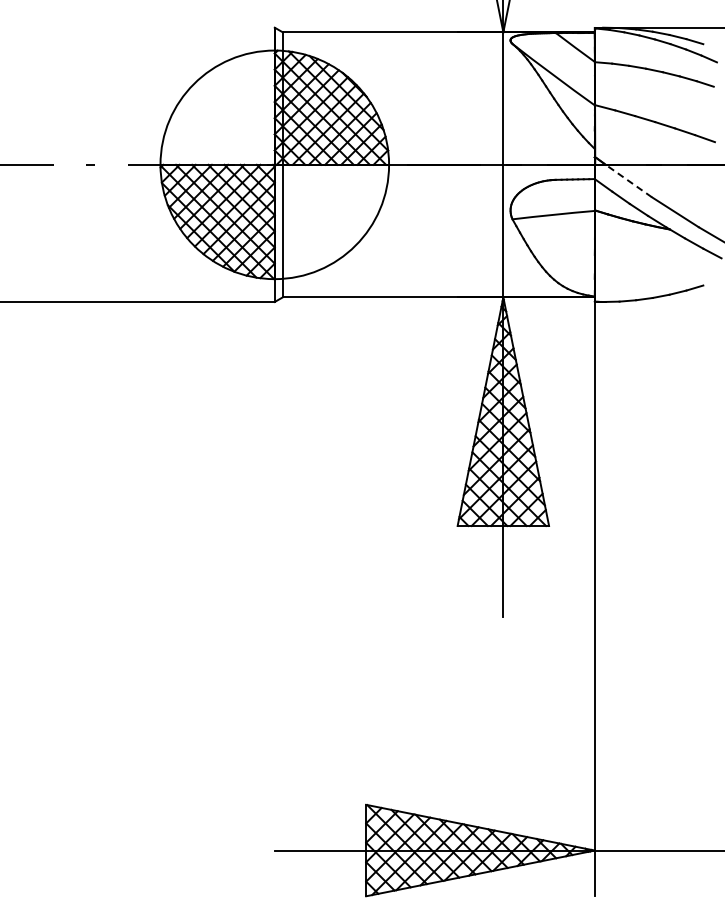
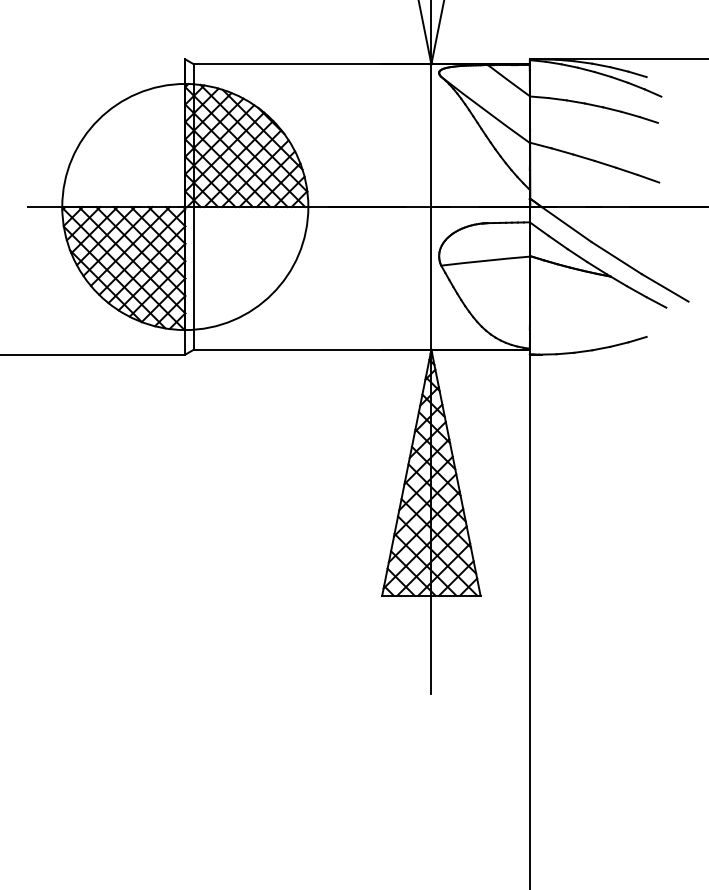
line: (628, 180) -> (566, 223), dashed -> solid

